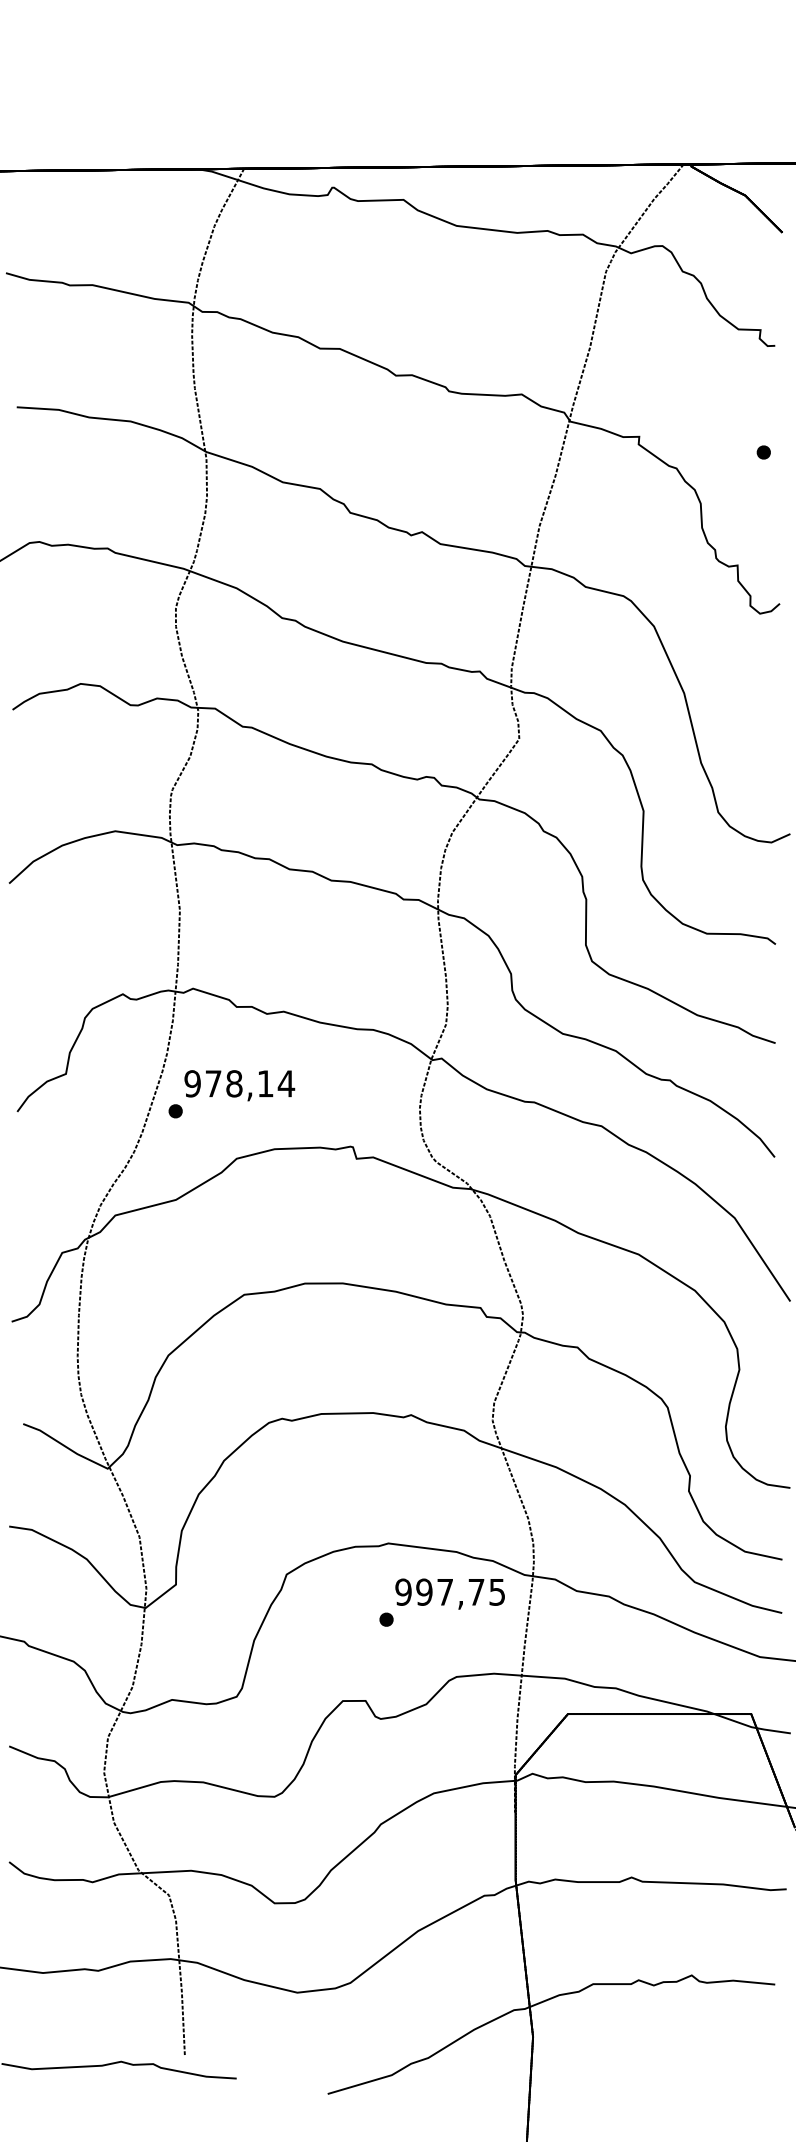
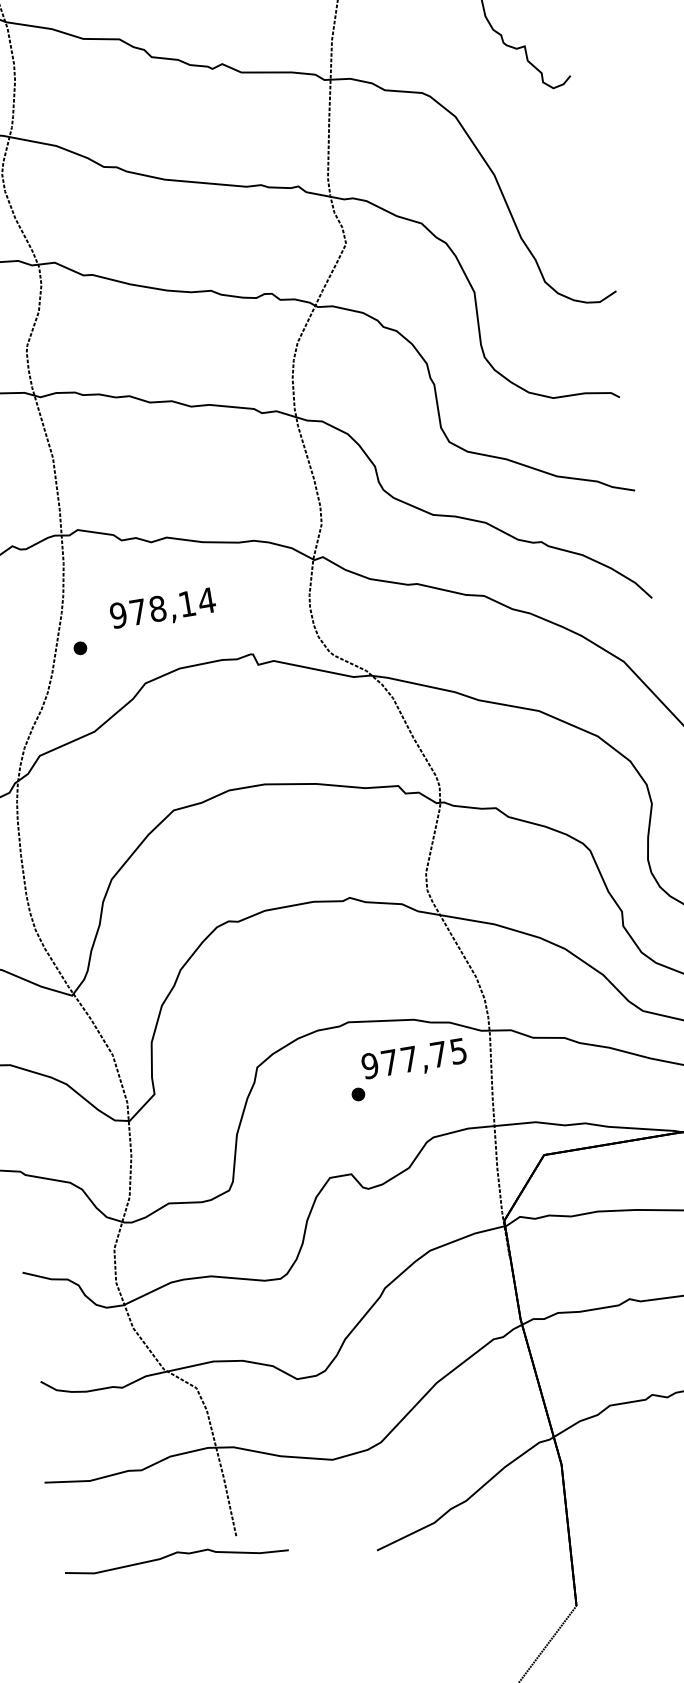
text: (239, 1085) -> (162, 609), moved
text: (424, 1591) -> (389, 1061), 997,75 -> 977,75

